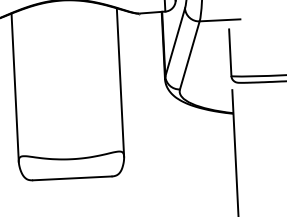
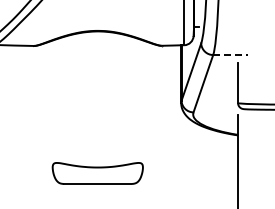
line: (221, 20) -> (231, 55), solid -> dashed
line: (119, 81) -> (142, 103), removed
line: (14, 87) -> (52, 103), removed

